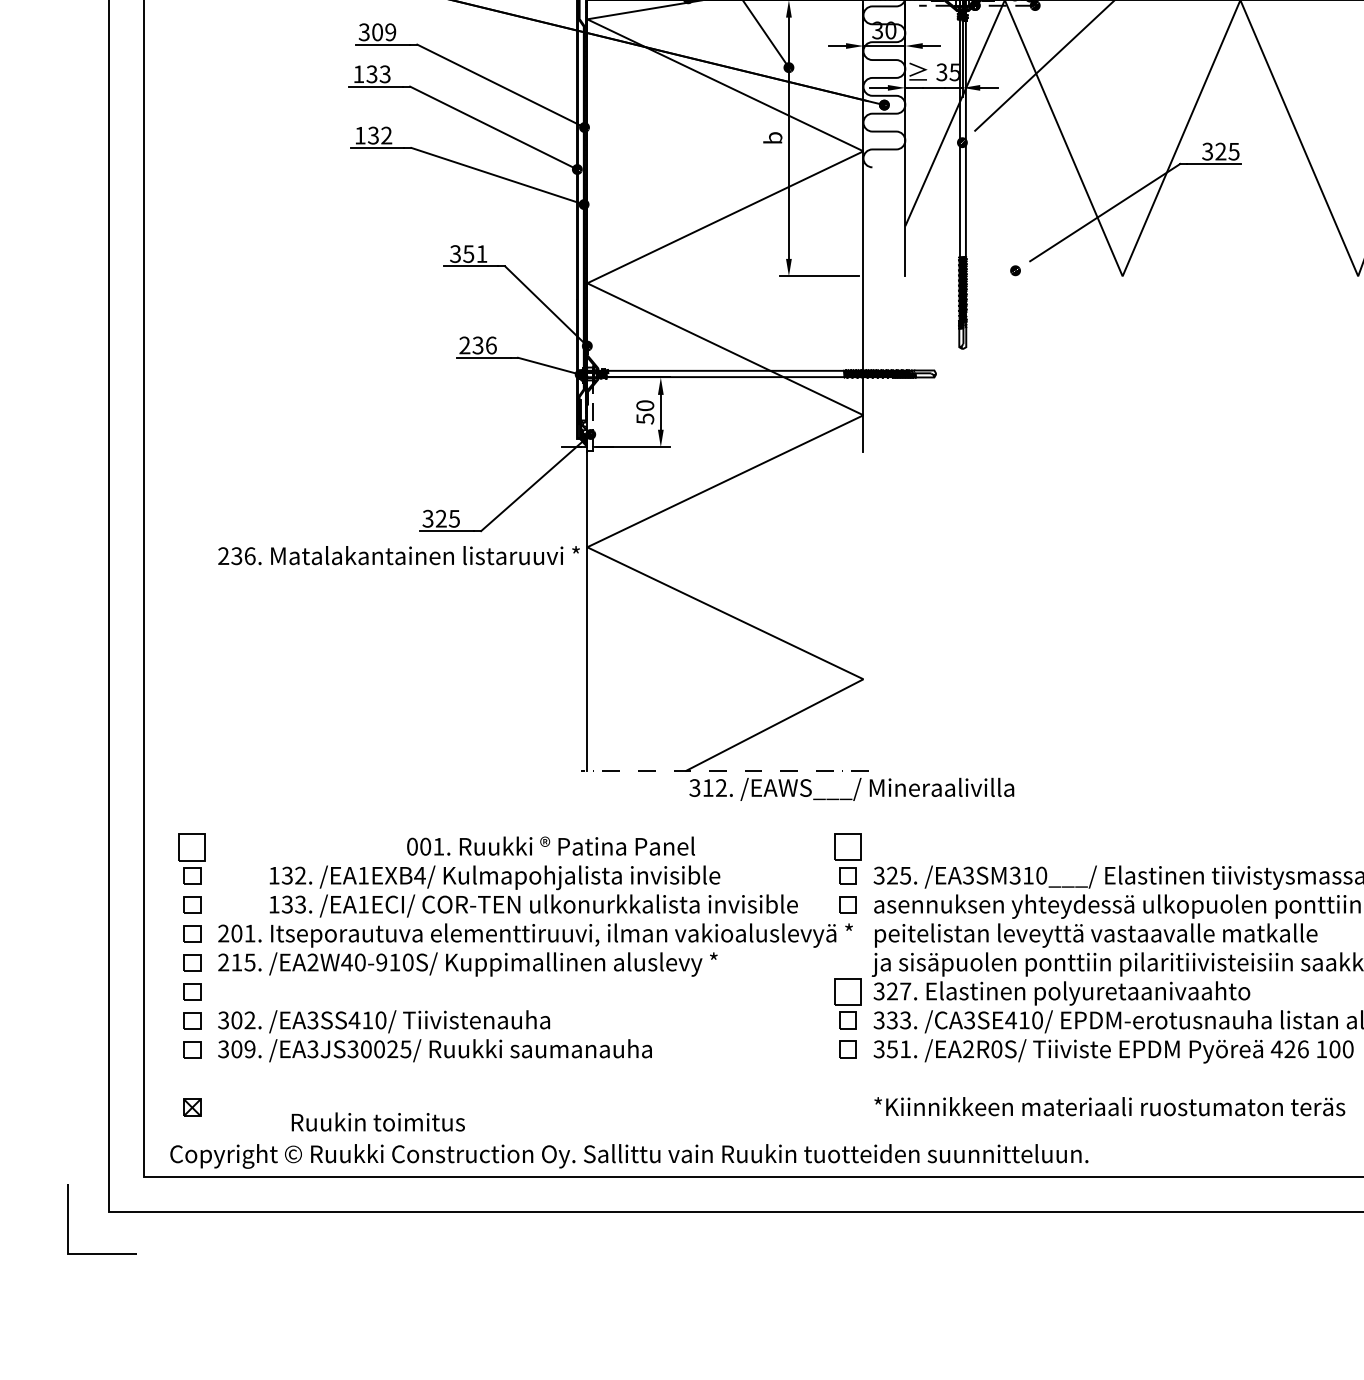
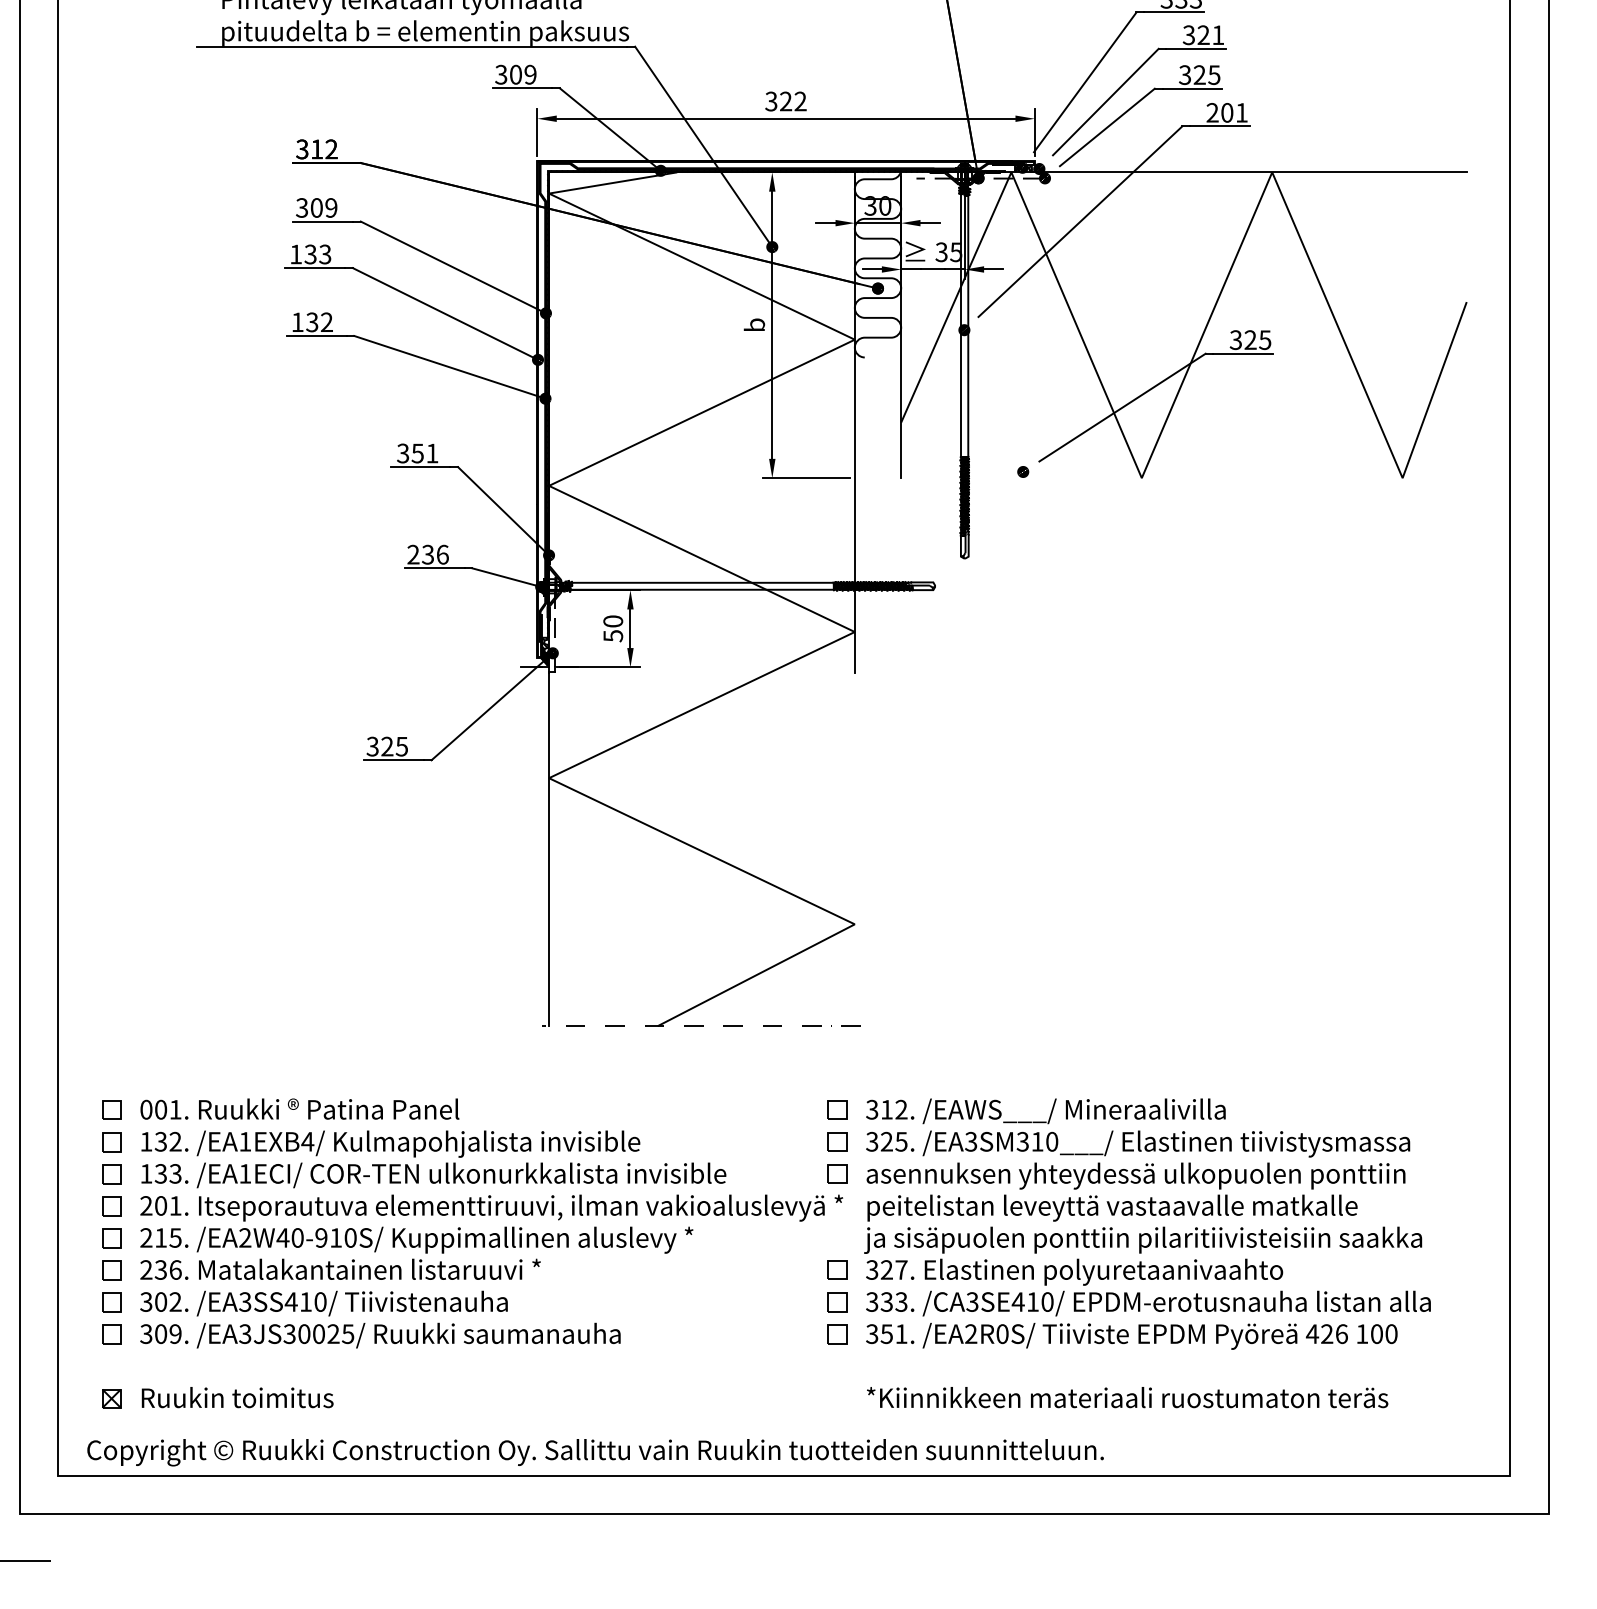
text: (398, 554) -> (340, 1268), moved
text: (851, 789) -> (1045, 1111), moved
text: (550, 845) -> (299, 1108), moved
part: (192, 846) -> (111, 1109), size x0.62
part: (847, 846) -> (837, 1109), size x0.62
text: (533, 891) -> (433, 1159), moved
part: (847, 990) -> (837, 1269), size x0.62
text: (378, 1121) -> (237, 1397), moved

